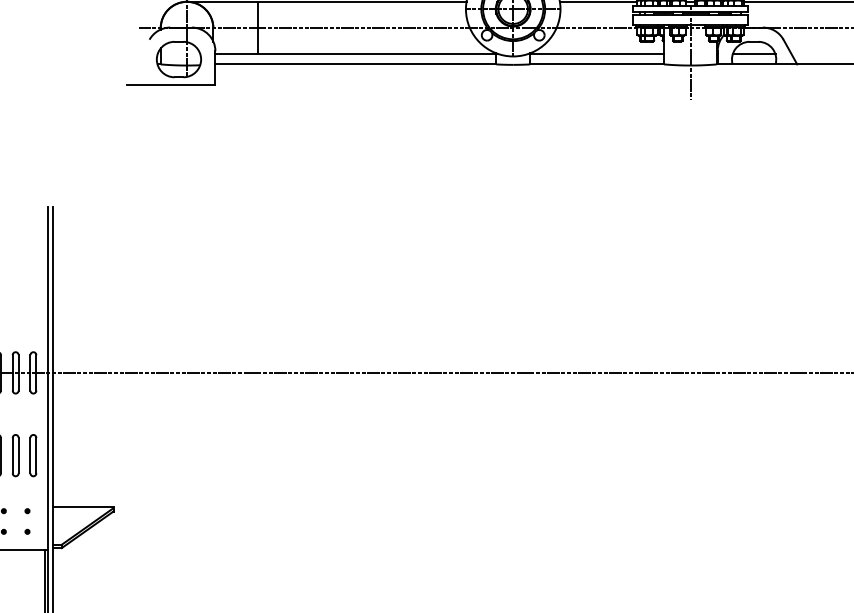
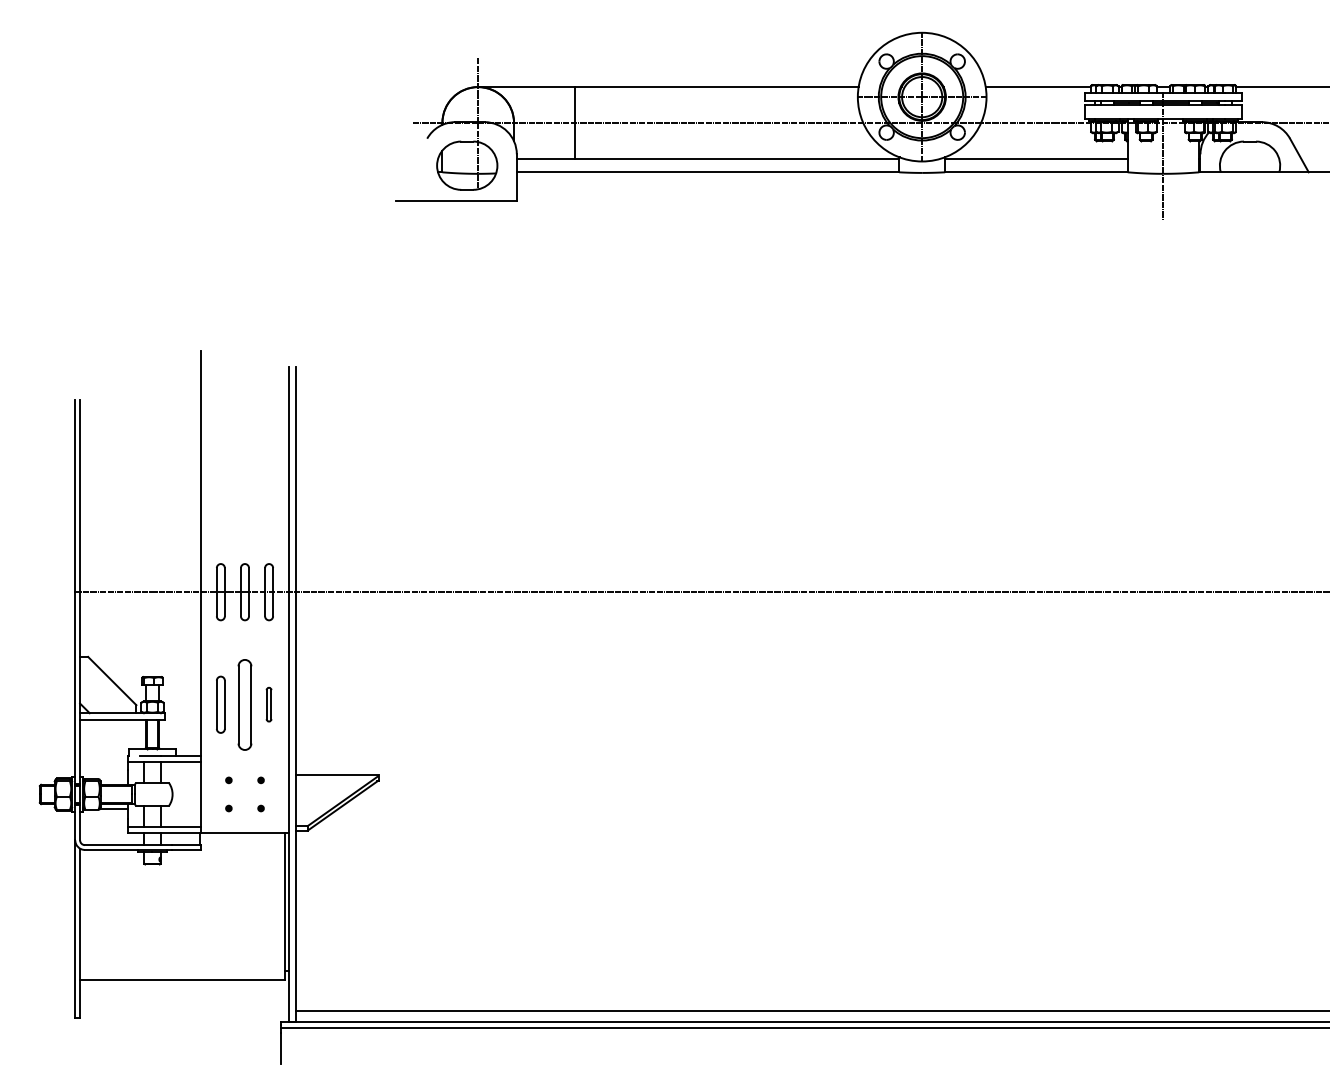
line: (753, 54) -> (1249, 158), removed
part: (15, 455) -> (244, 704), size x1.6
part: (32, 455) -> (268, 704), size x0.6

